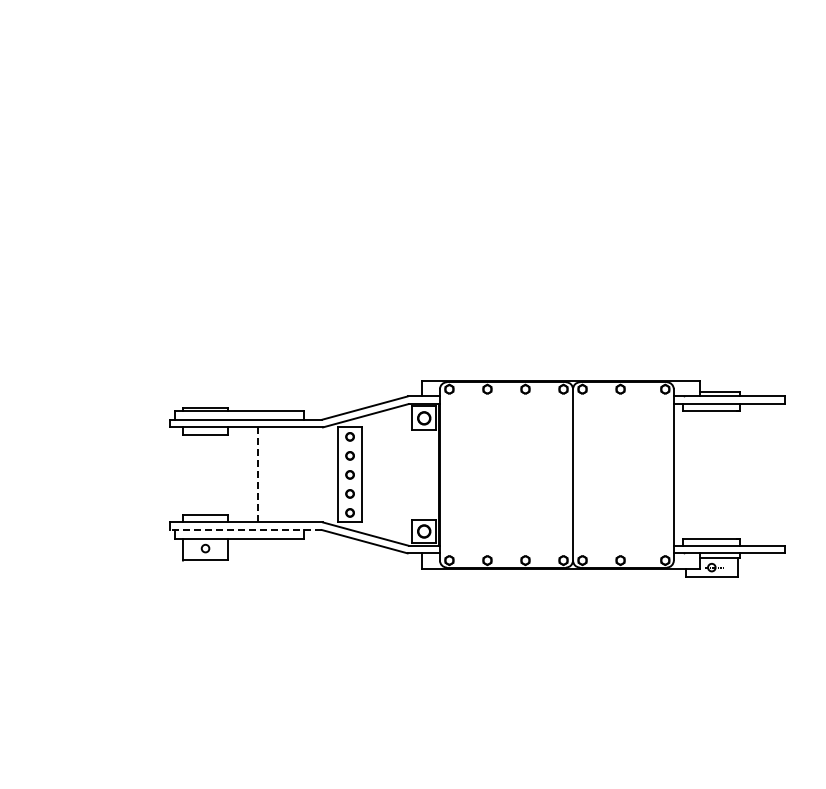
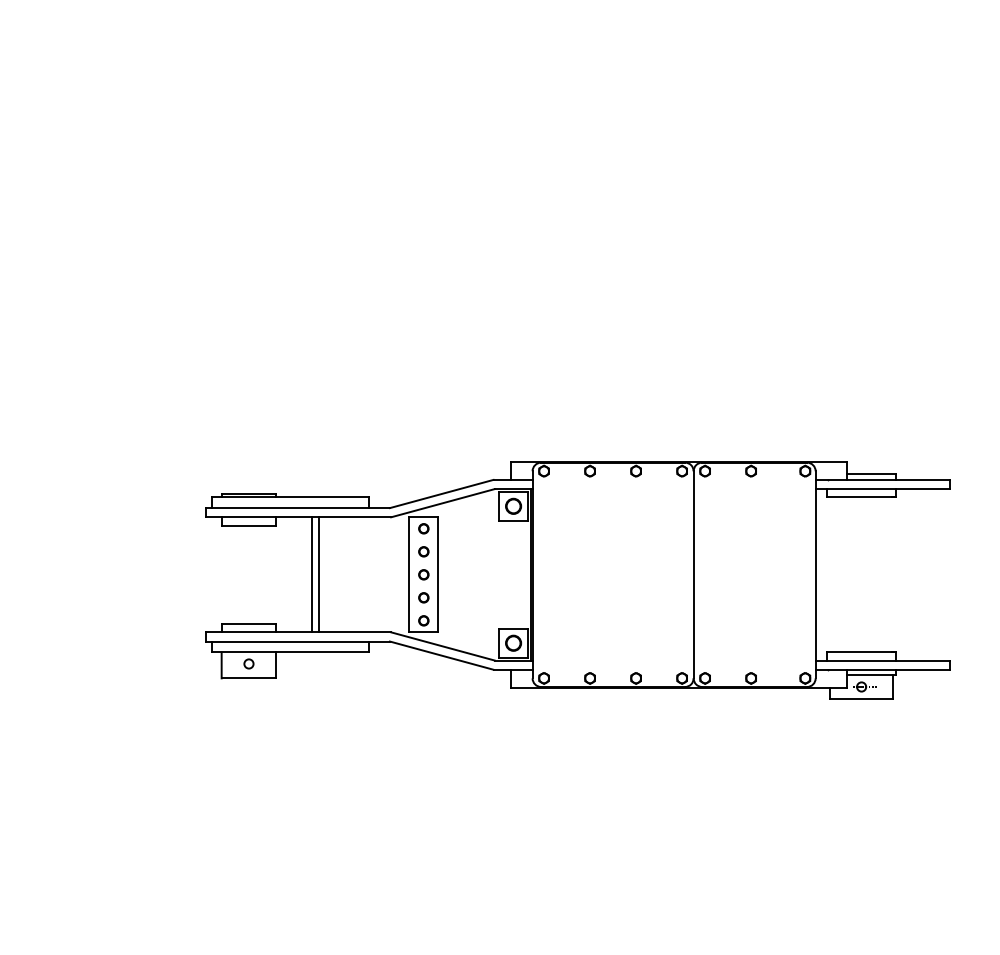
line: (257, 474) -> (311, 574), dashed -> solid
line: (263, 474) -> (319, 574), added
line: (245, 530) -> (297, 642), dashed -> solid

